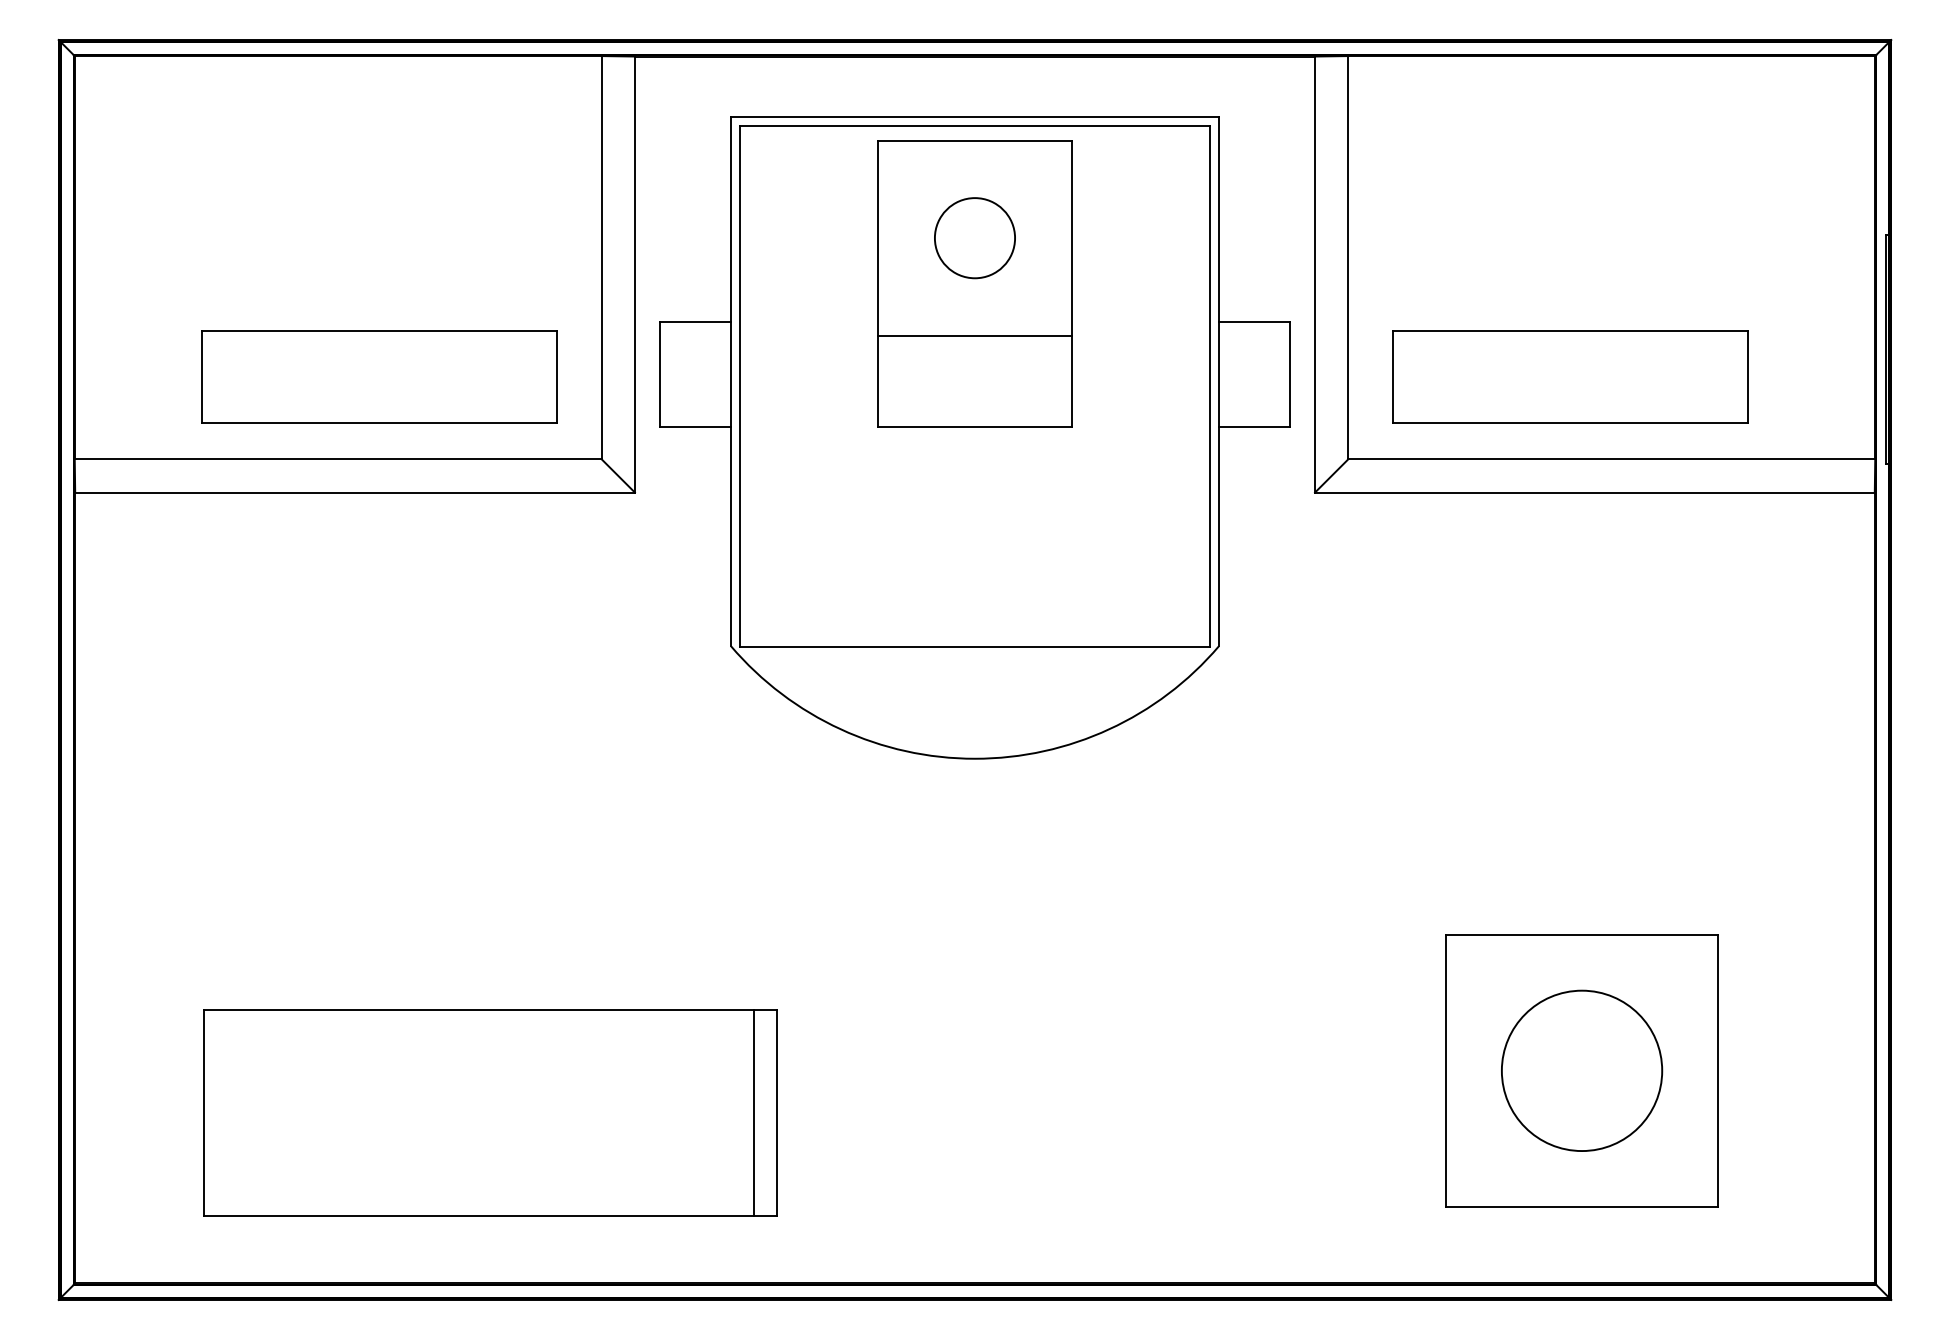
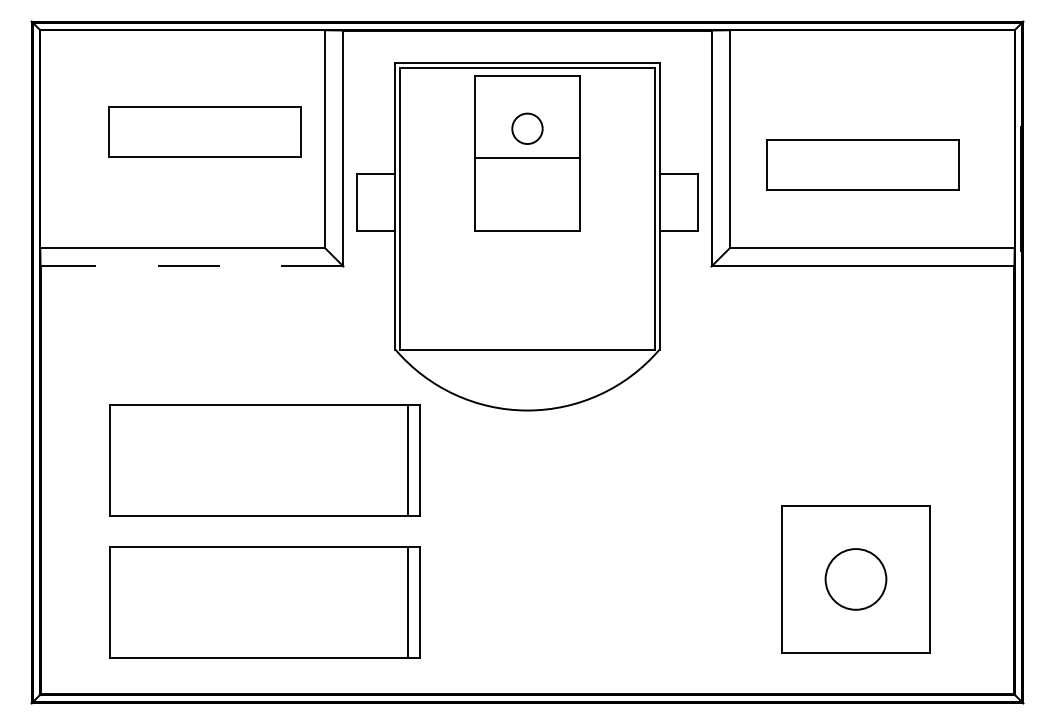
circle: (975, 237) -> (527, 128), size x0.7
line: (975, 335) -> (527, 157), moved
part: (378, 376) -> (204, 131), moved
part: (1570, 376) -> (862, 164), moved
line: (354, 492) -> (191, 266), solid -> dashed
part: (489, 851) -> (264, 460), added
circle: (1581, 1070) -> (855, 579), size x0.7

